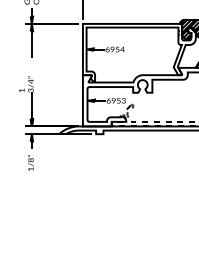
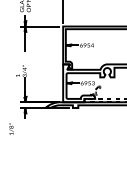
text: (30, 162) -> (11, 128), moved

